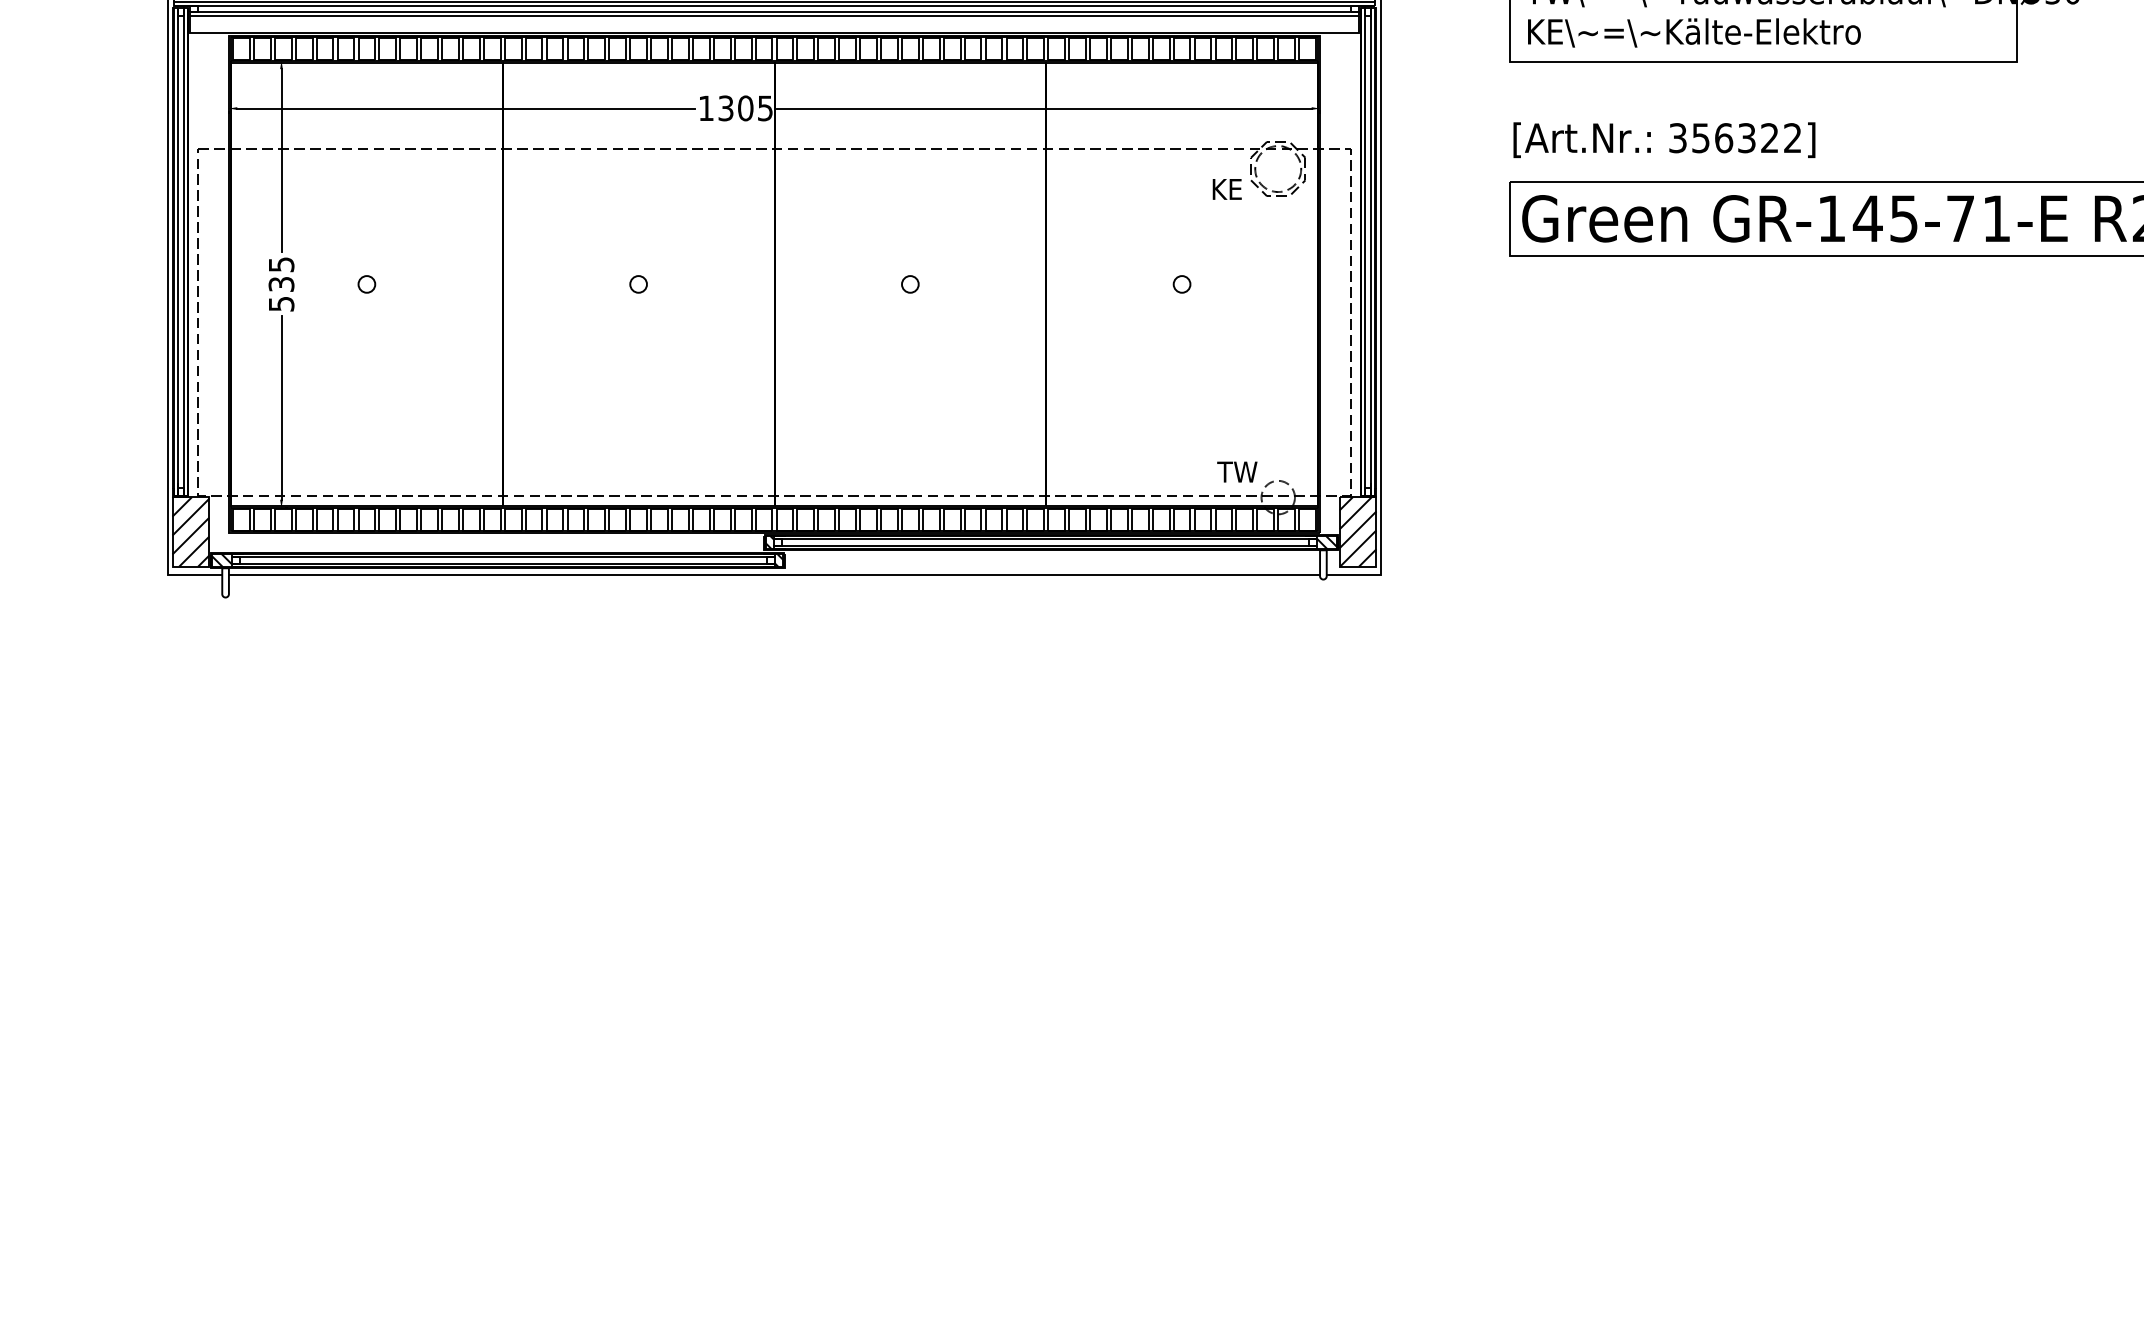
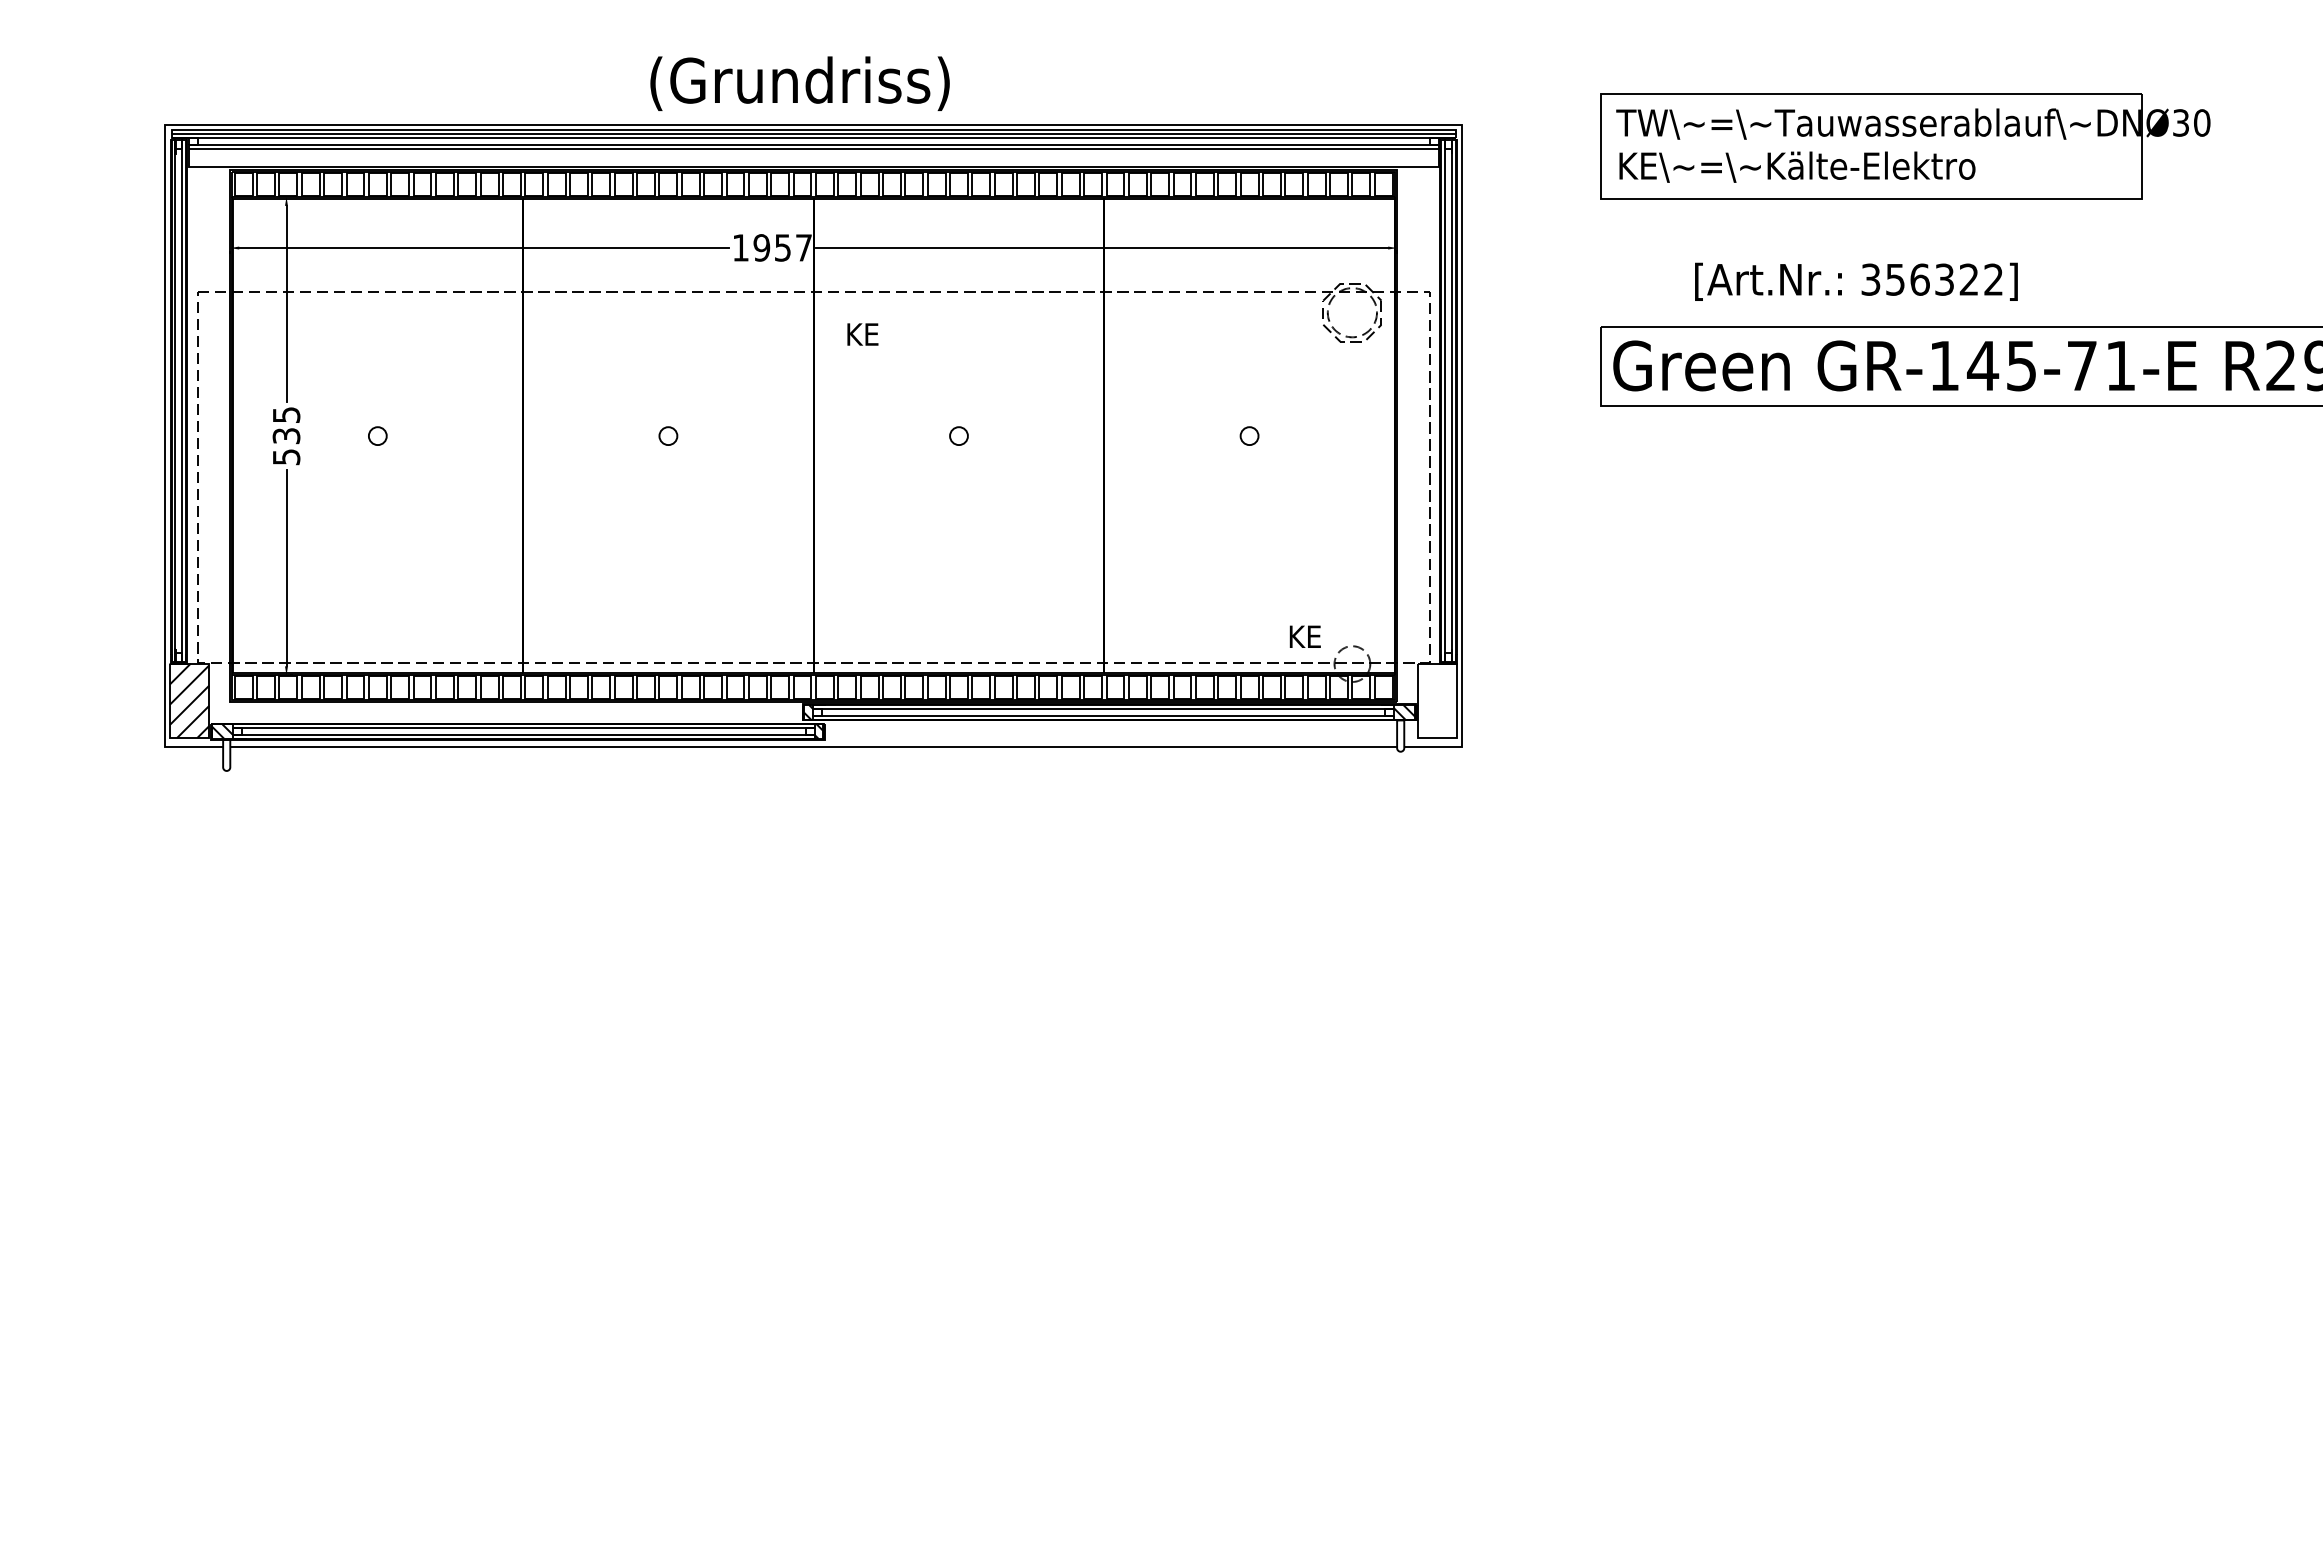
text: (745, 108) -> (782, 247), 1305 -> 1957
text: (1664, 139) -> (1856, 281), moved
text: (1226, 189) -> (862, 334), moved
text: (1237, 471) -> (1308, 636), TW -> KE
hatch: (1357, 531) -> (1437, 700), removed

